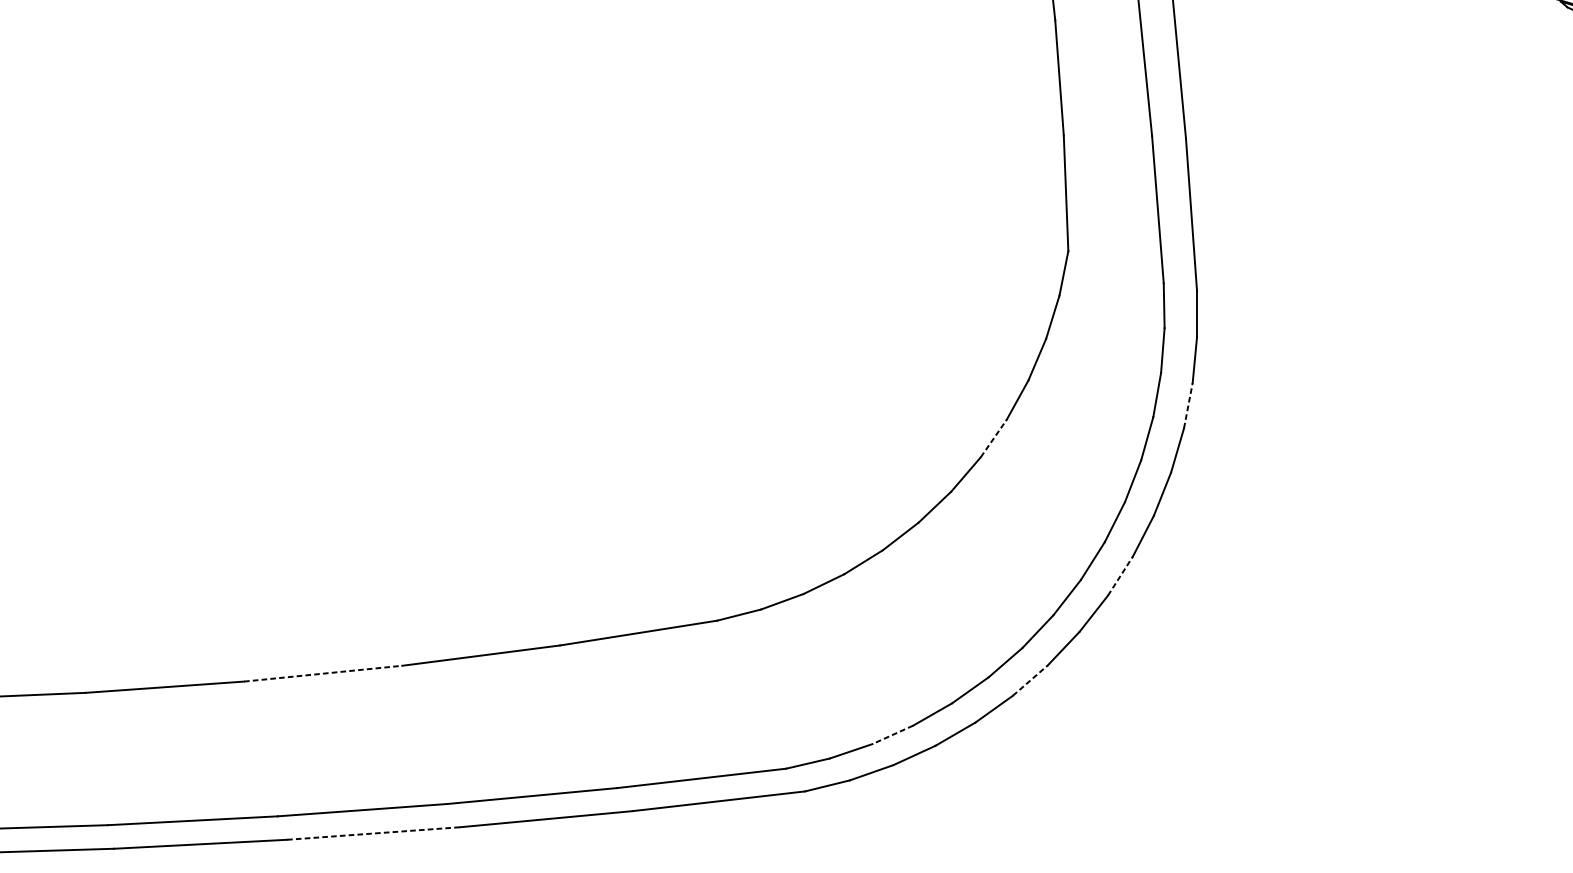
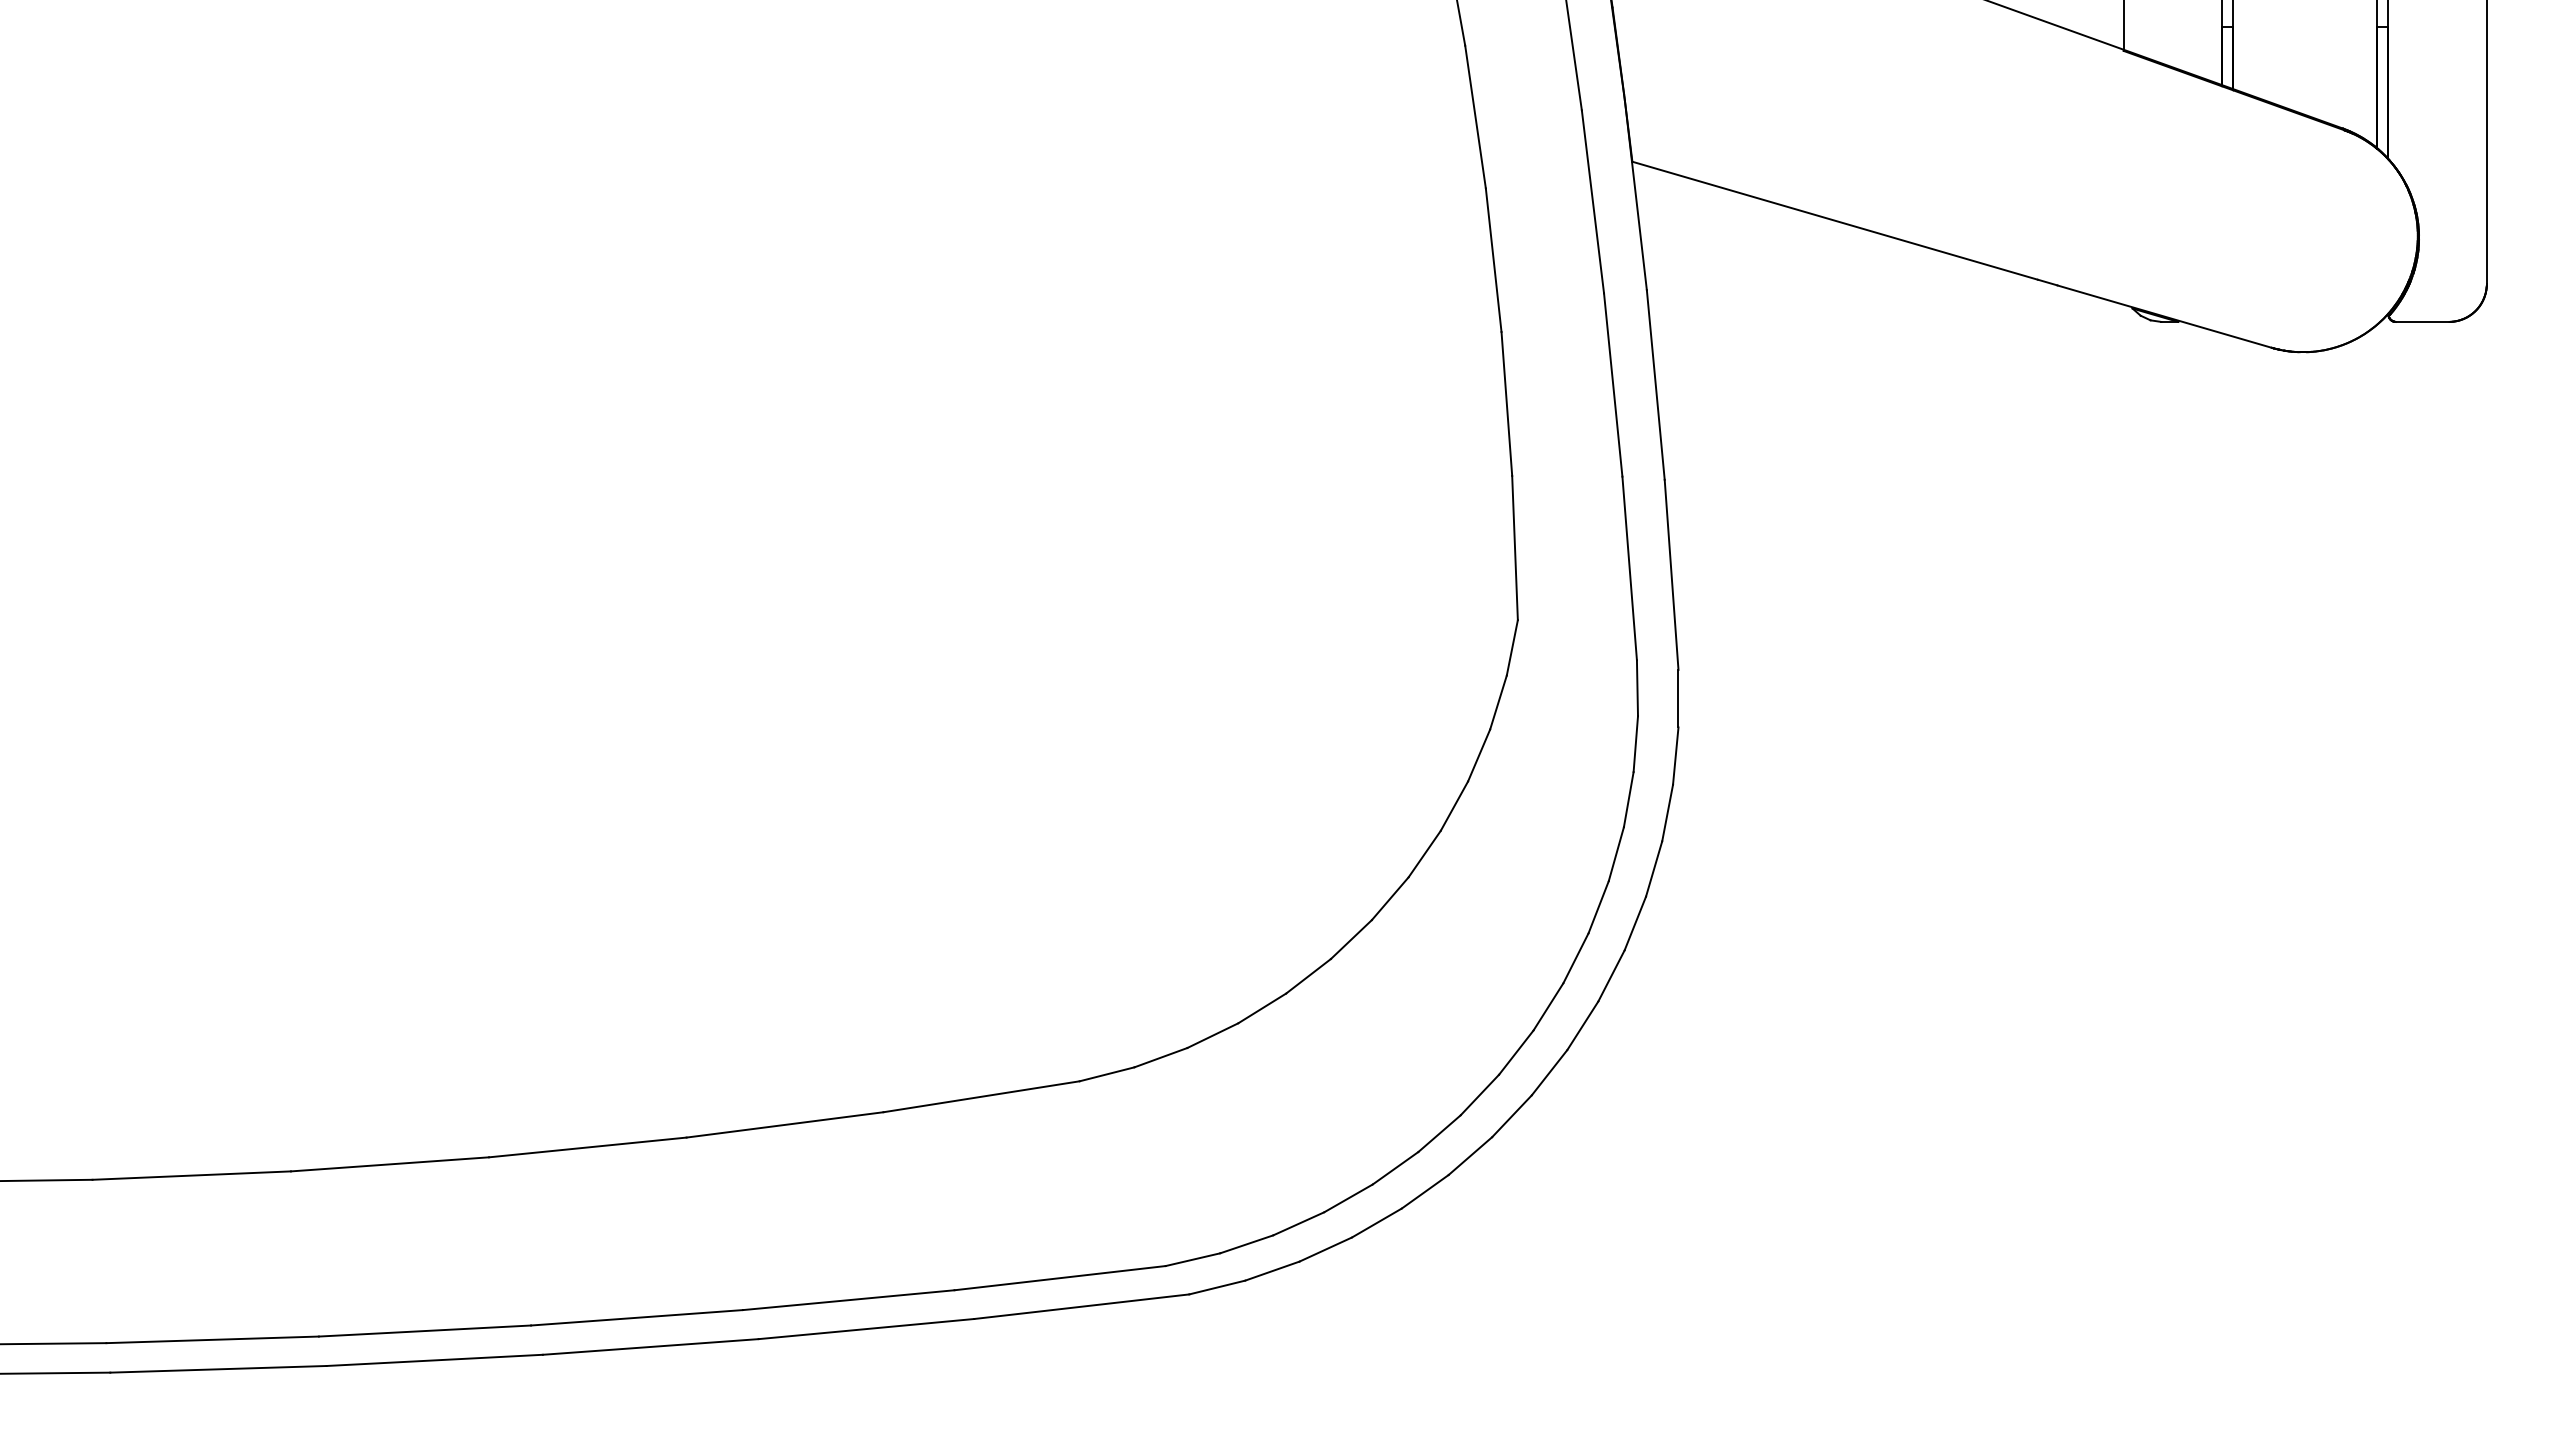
line: (1188, 406) -> (1667, 813), dashed -> solid
line: (993, 438) -> (1424, 853), dashed -> solid
line: (1120, 575) -> (1582, 1025), dashed -> solid
line: (323, 673) -> (588, 1147), dashed -> solid
line: (1030, 680) -> (1470, 1156), dashed -> solid
line: (892, 734) -> (1298, 1223), dashed -> solid
line: (374, 833) -> (651, 1346), dashed -> solid

